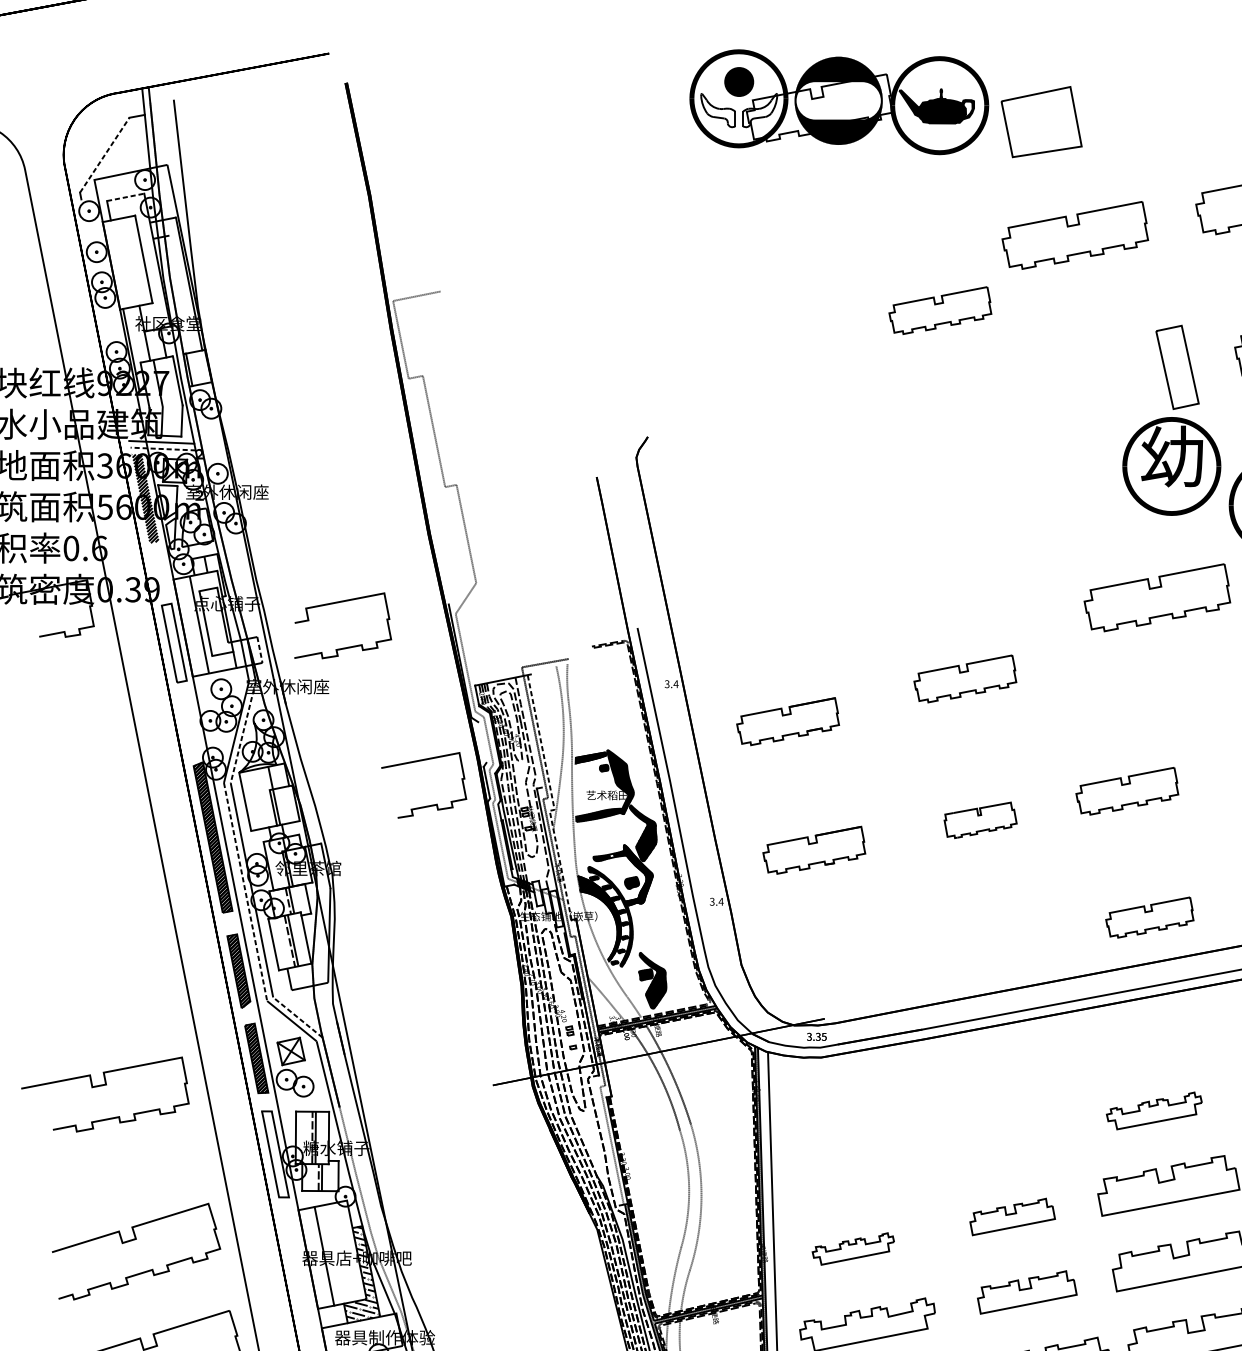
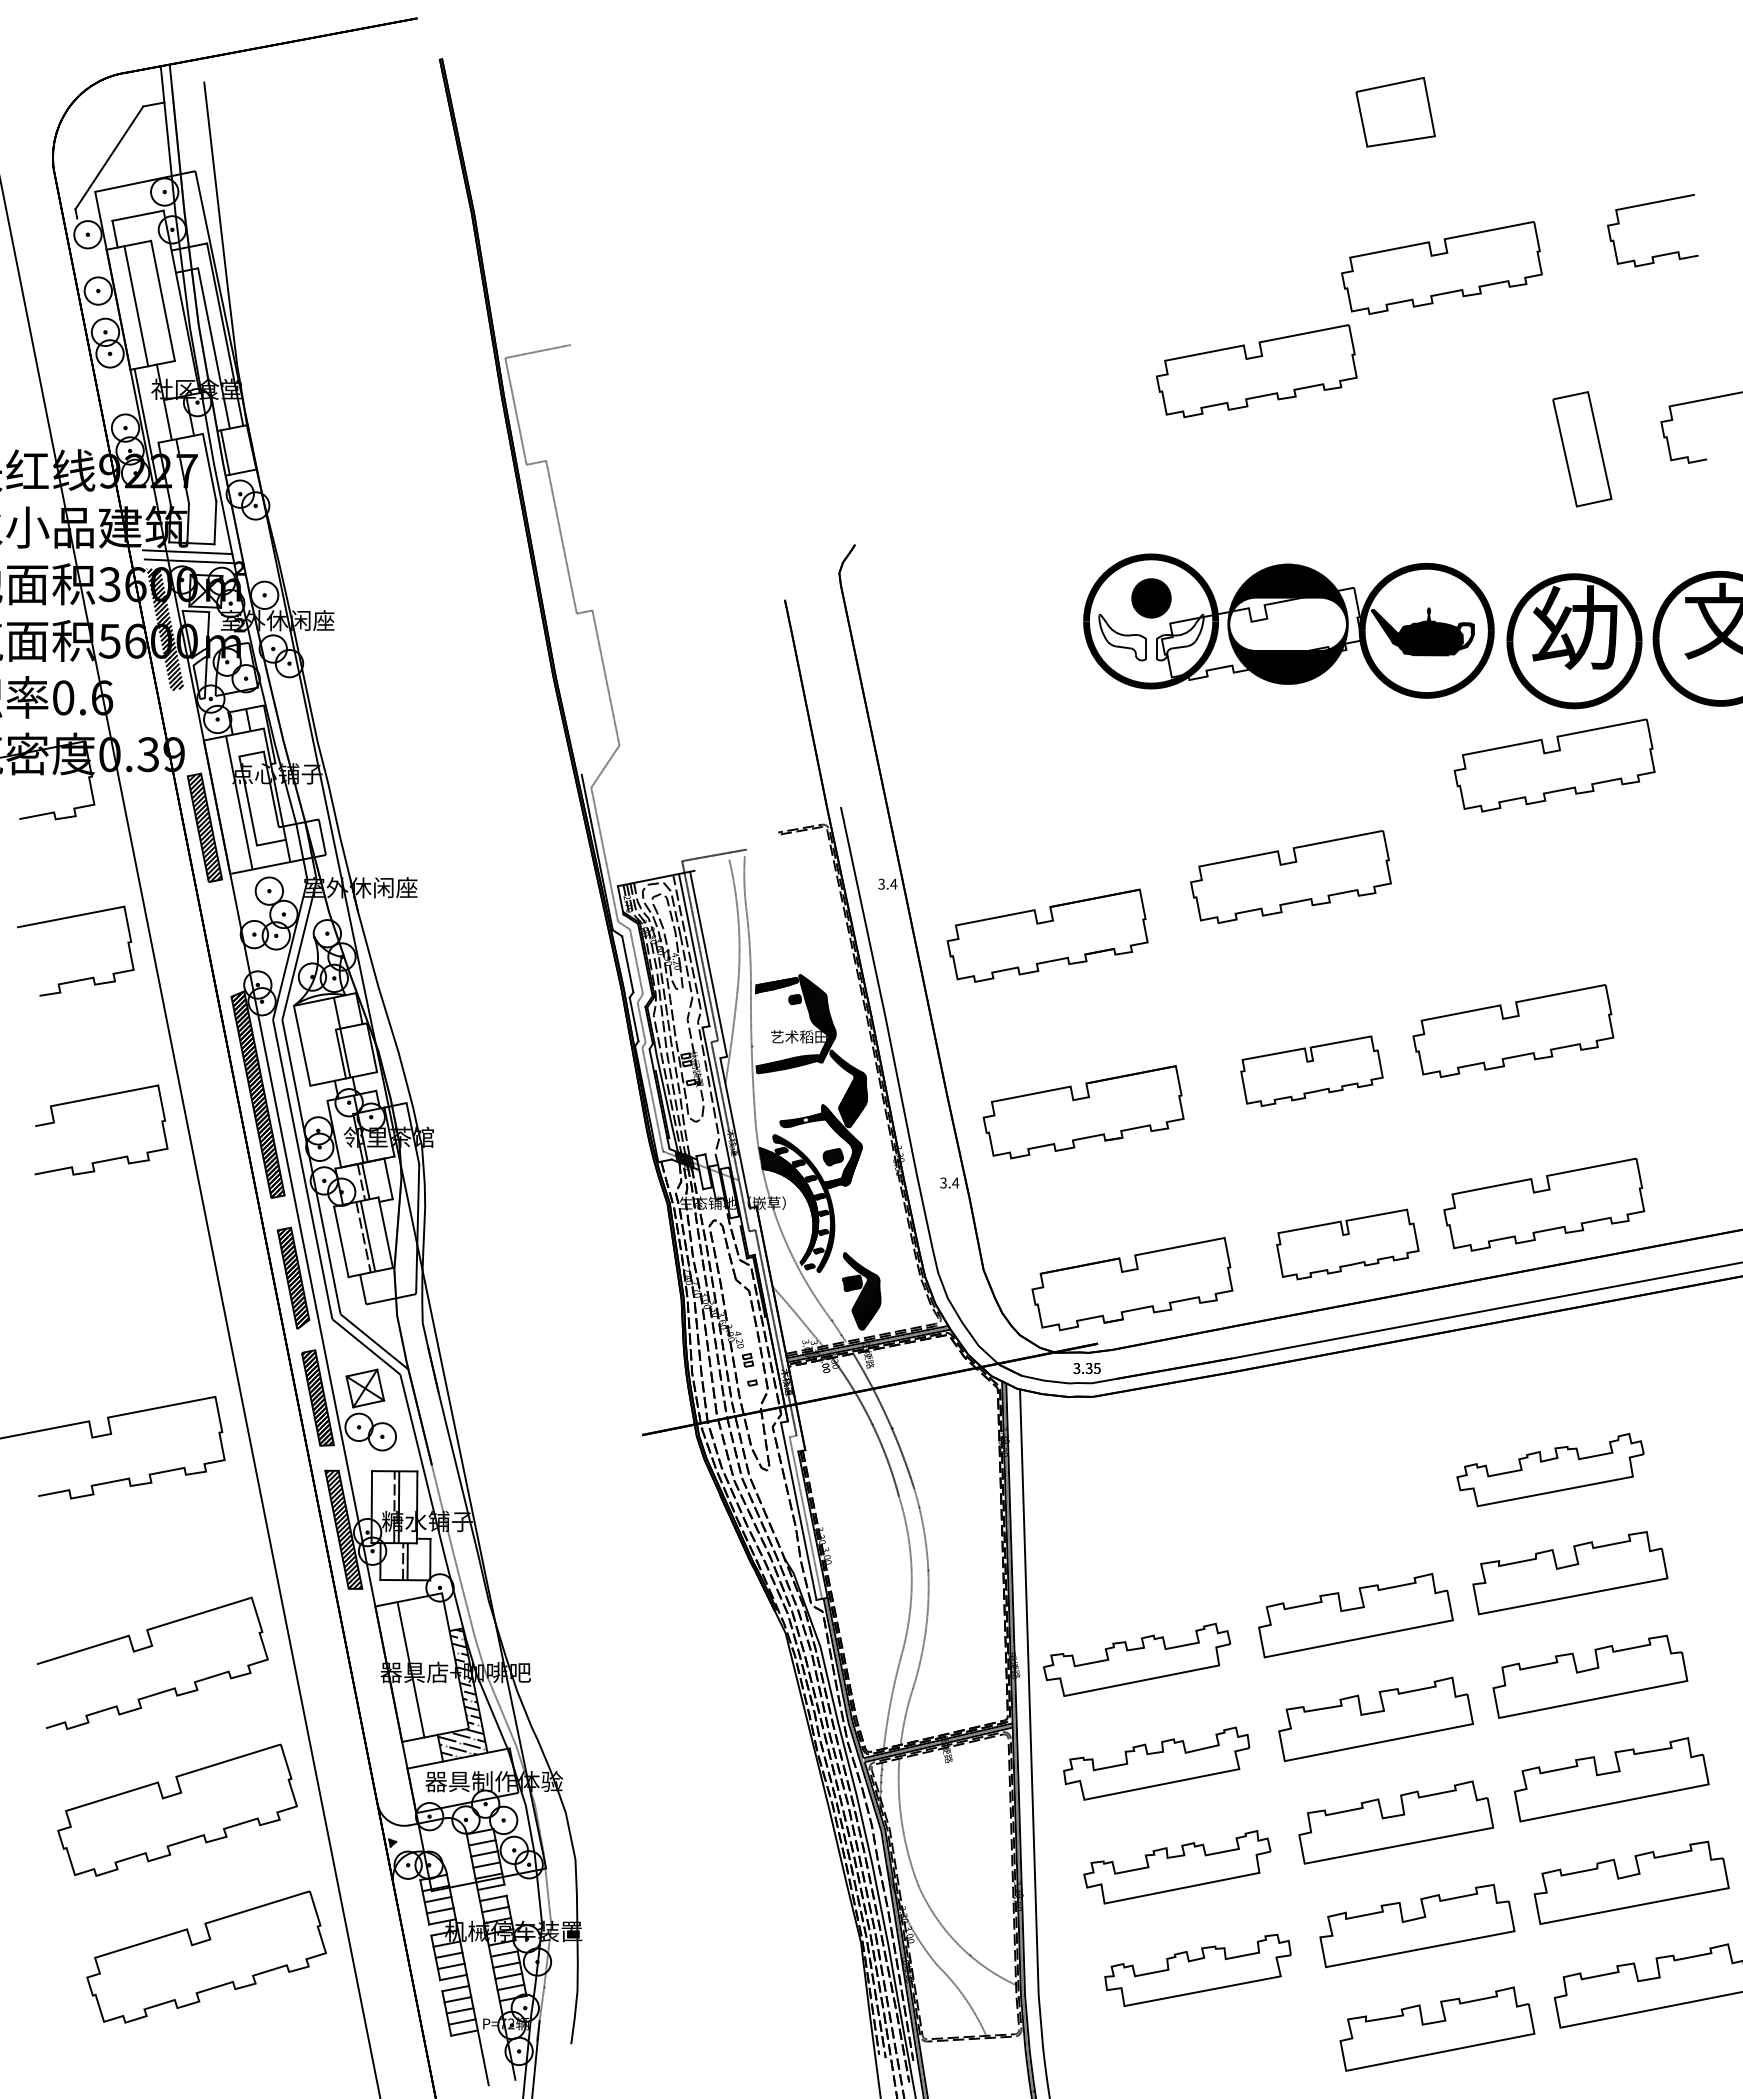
part: (839, 101) -> (1288, 625), moved
part: (1041, 121) -> (1395, 111), size x0.71
line: (104, 154) -> (109, 157), dashed -> solid
line: (125, 197) -> (138, 215), dashed -> solid
line: (124, 263) -> (136, 306), added
line: (180, 294) -> (213, 348), added
part: (940, 310) -> (1256, 371), size x1.43
line: (163, 449) -> (189, 561), dashed -> solid
text: (1171, 466) -> (1574, 641), moved
hatch: (174, 642) -> (204, 827), added
curve: (345, 647) -> (105, 1159), moved
line: (260, 650) -> (322, 837), dashed -> solid
part: (964, 678) -> (1290, 876), size x1.43
part: (788, 721) -> (1047, 935), size x1.43
line: (530, 731) -> (693, 949), added
line: (243, 732) -> (299, 950), dashed -> solid
line: (482, 742) -> (627, 964), added
part: (1127, 791) -> (1513, 1031), size x1.43
line: (552, 800) -> (724, 1043), dashed -> solid
curve: (428, 805) -> (82, 978), moved
part: (980, 819) -> (1311, 1070), size x1.43
part: (814, 850) -> (1083, 1112), size x1.43
line: (245, 891) -> (302, 1169), dashed -> solid
part: (1149, 917) -> (1544, 1204), size x1.67
part: (1006, 946) -> (1347, 1244), added
part: (849, 975) -> (1132, 1284), added
line: (297, 1017) -> (374, 1341), dashed -> solid
part: (1154, 1111) -> (1550, 1470), size x1.43
line: (606, 1140) -> (798, 1510), added
hatch: (275, 1154) -> (343, 1529), added
part: (1012, 1216) -> (1355, 1615), size x1.67
part: (853, 1248) -> (1137, 1659), size x1.67
part: (1026, 1292) -> (1375, 1719), size x1.43

